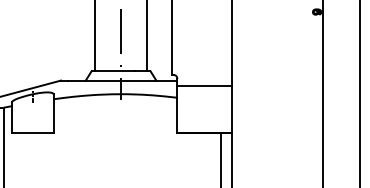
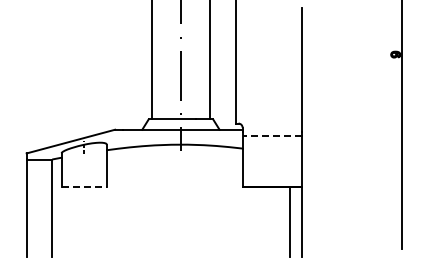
line: (204, 85) -> (272, 135), solid -> dashed
line: (33, 133) -> (84, 187), solid -> dashed

